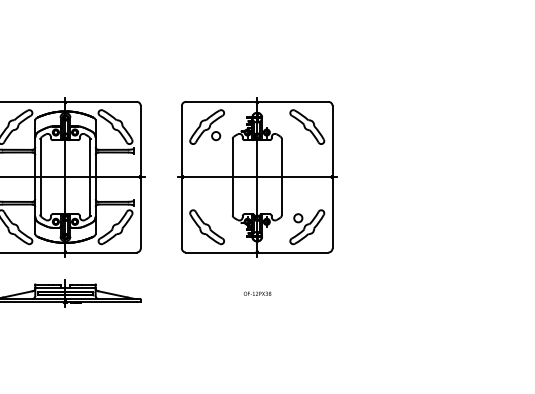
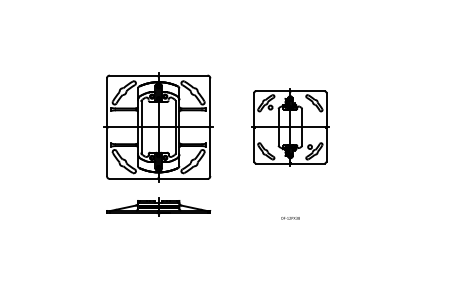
part: (257, 177) -> (290, 127), size x0.7
text: (257, 294) -> (290, 218), moved

